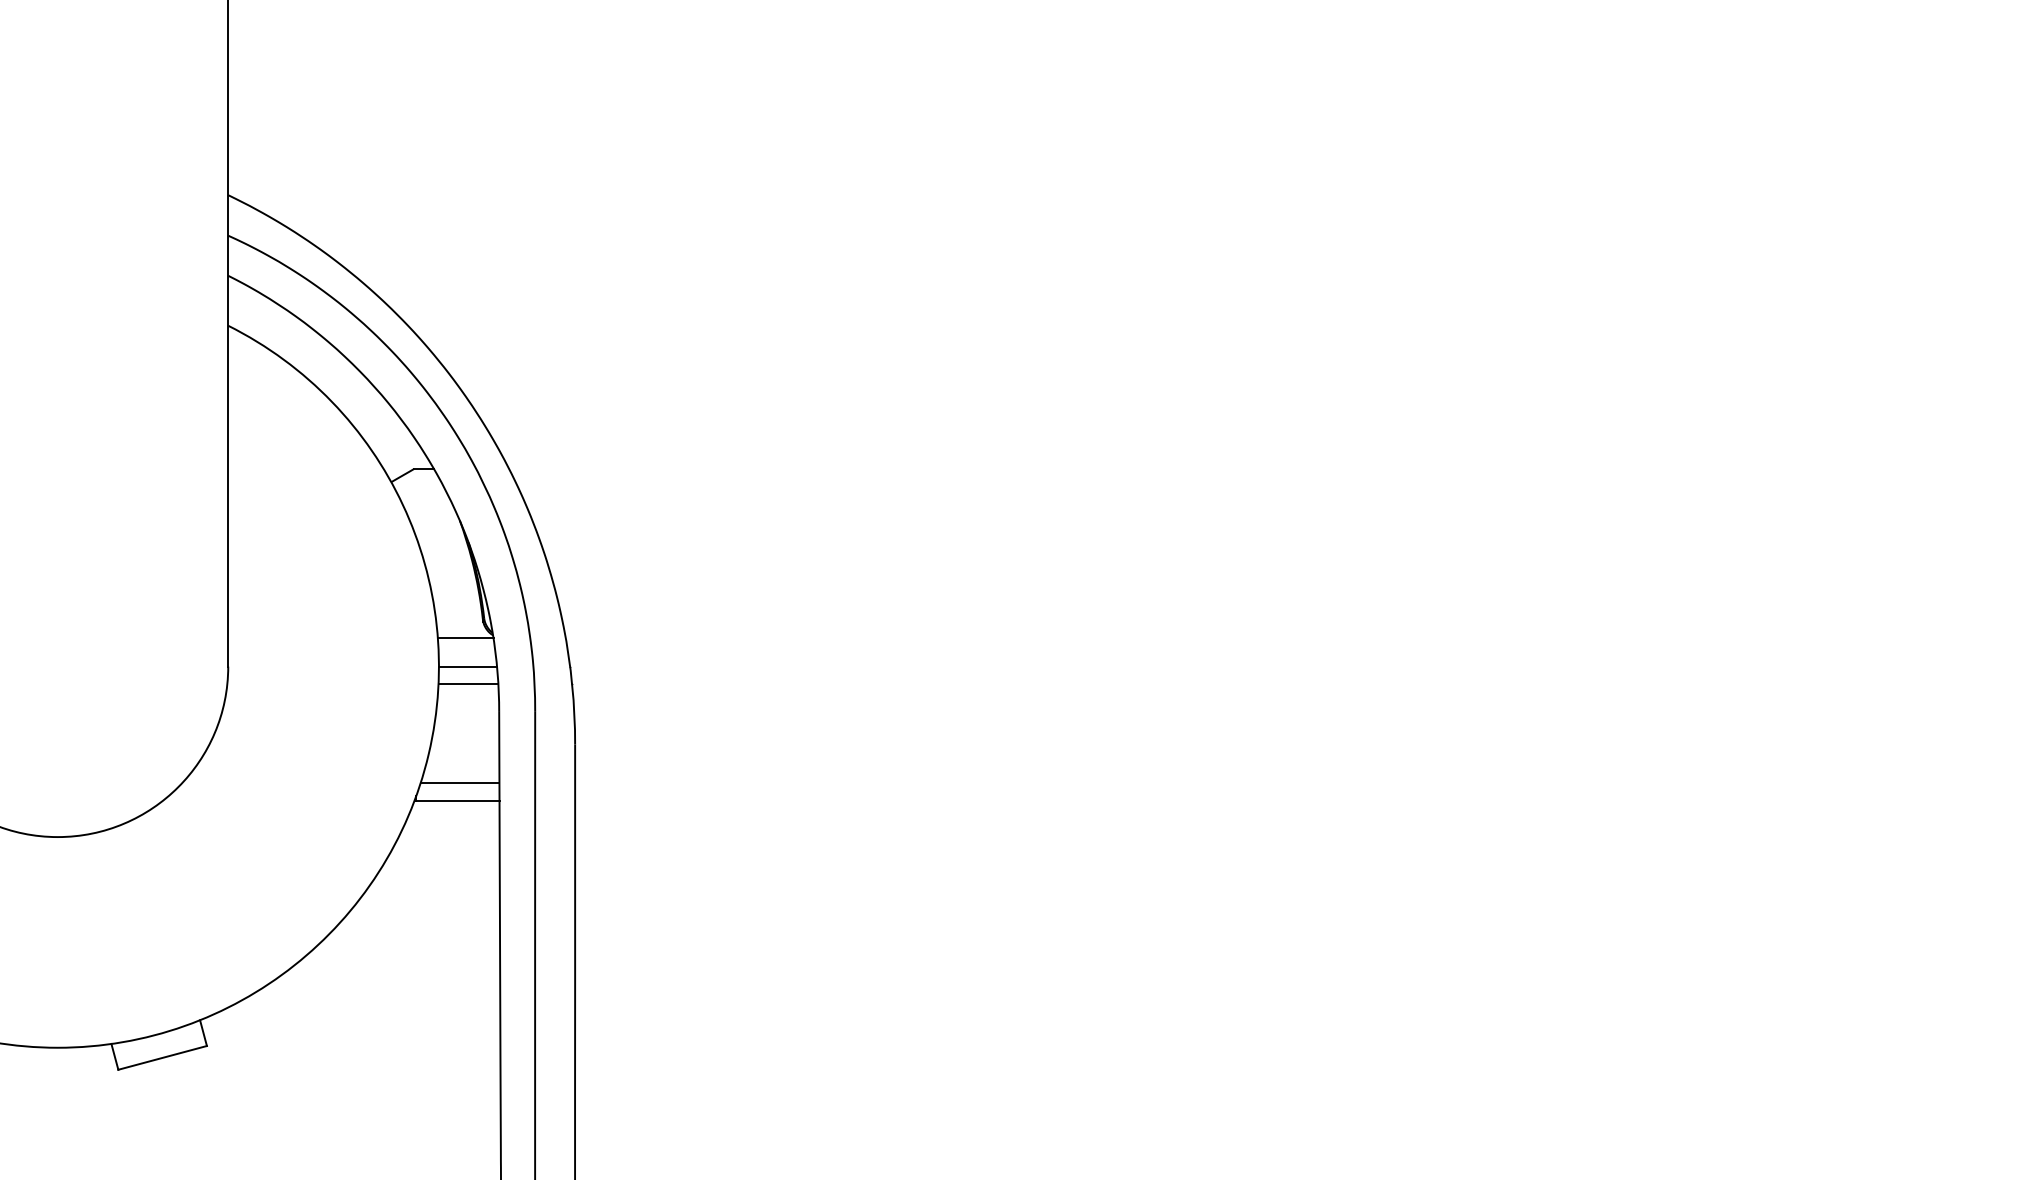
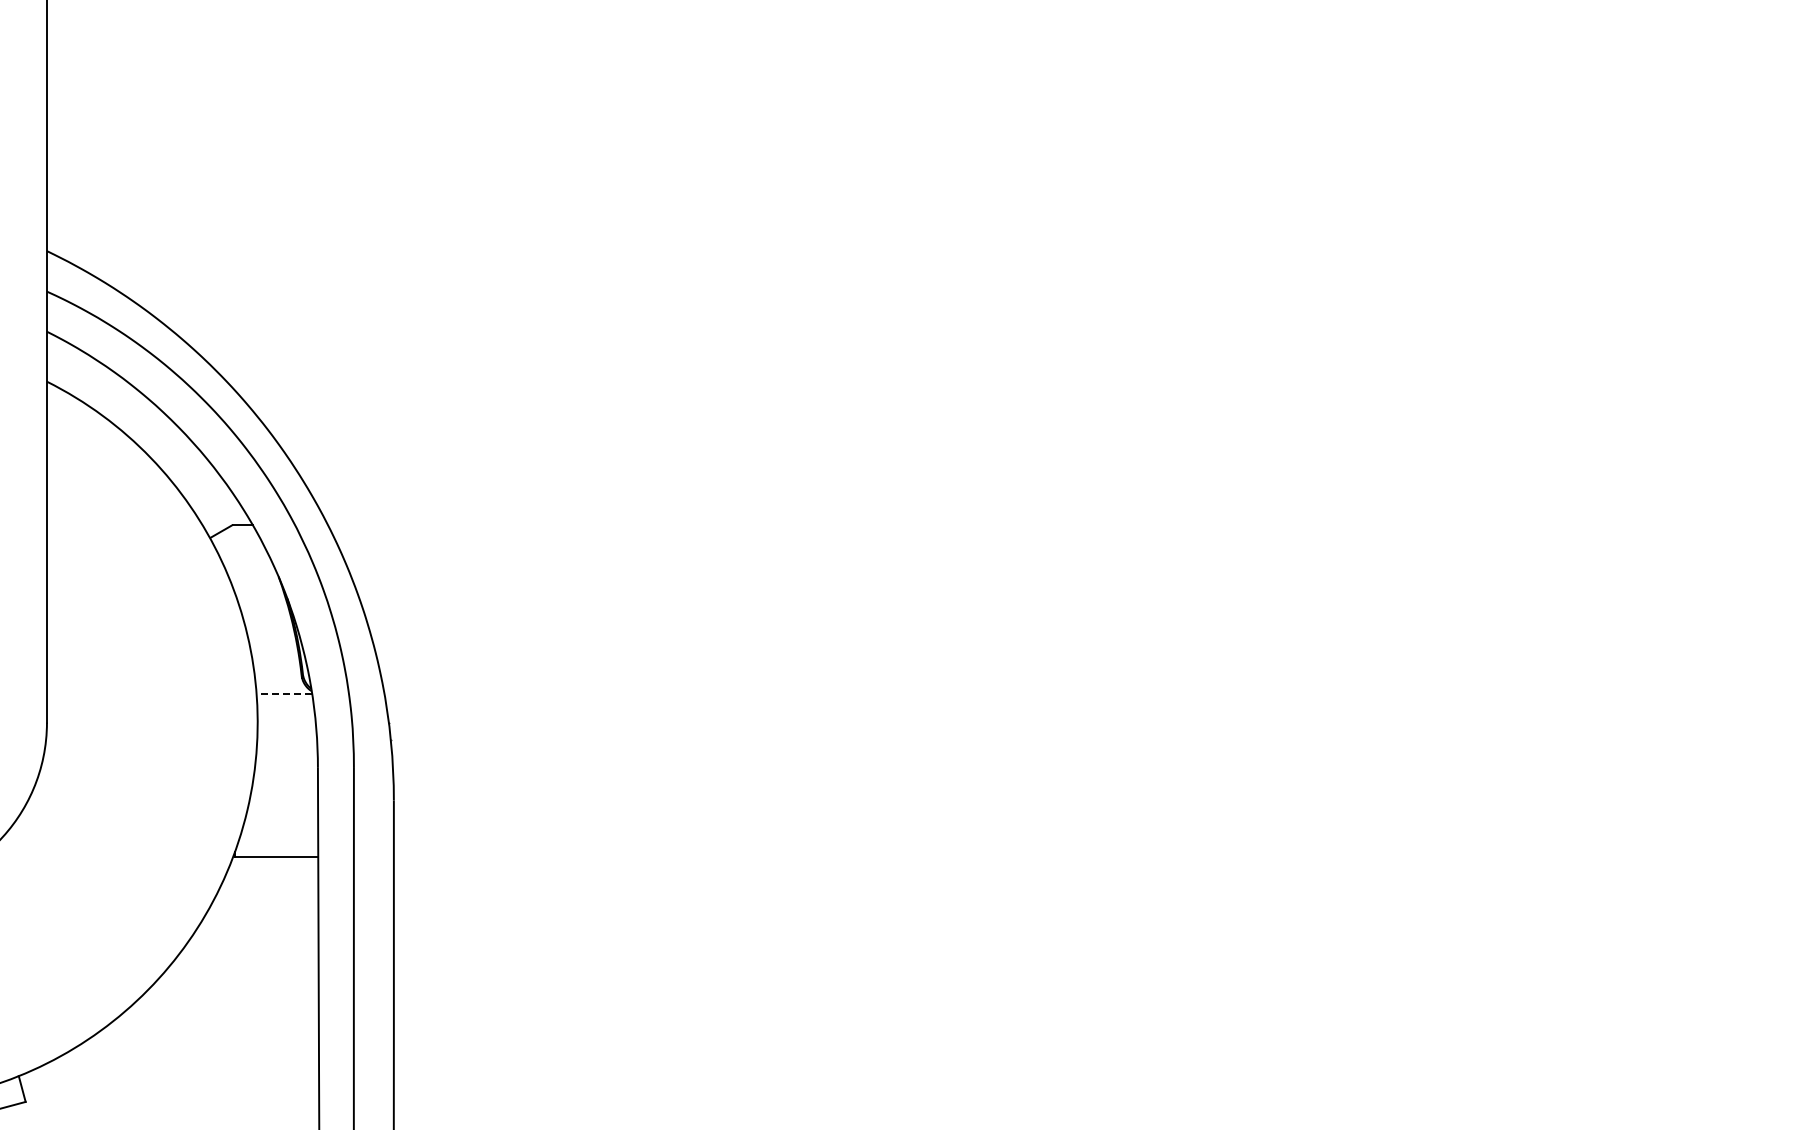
line: (465, 638) -> (284, 694), solid -> dashed
line: (467, 666) -> (286, 722), removed
line: (468, 684) -> (287, 740), removed
line: (459, 783) -> (278, 839), removed

